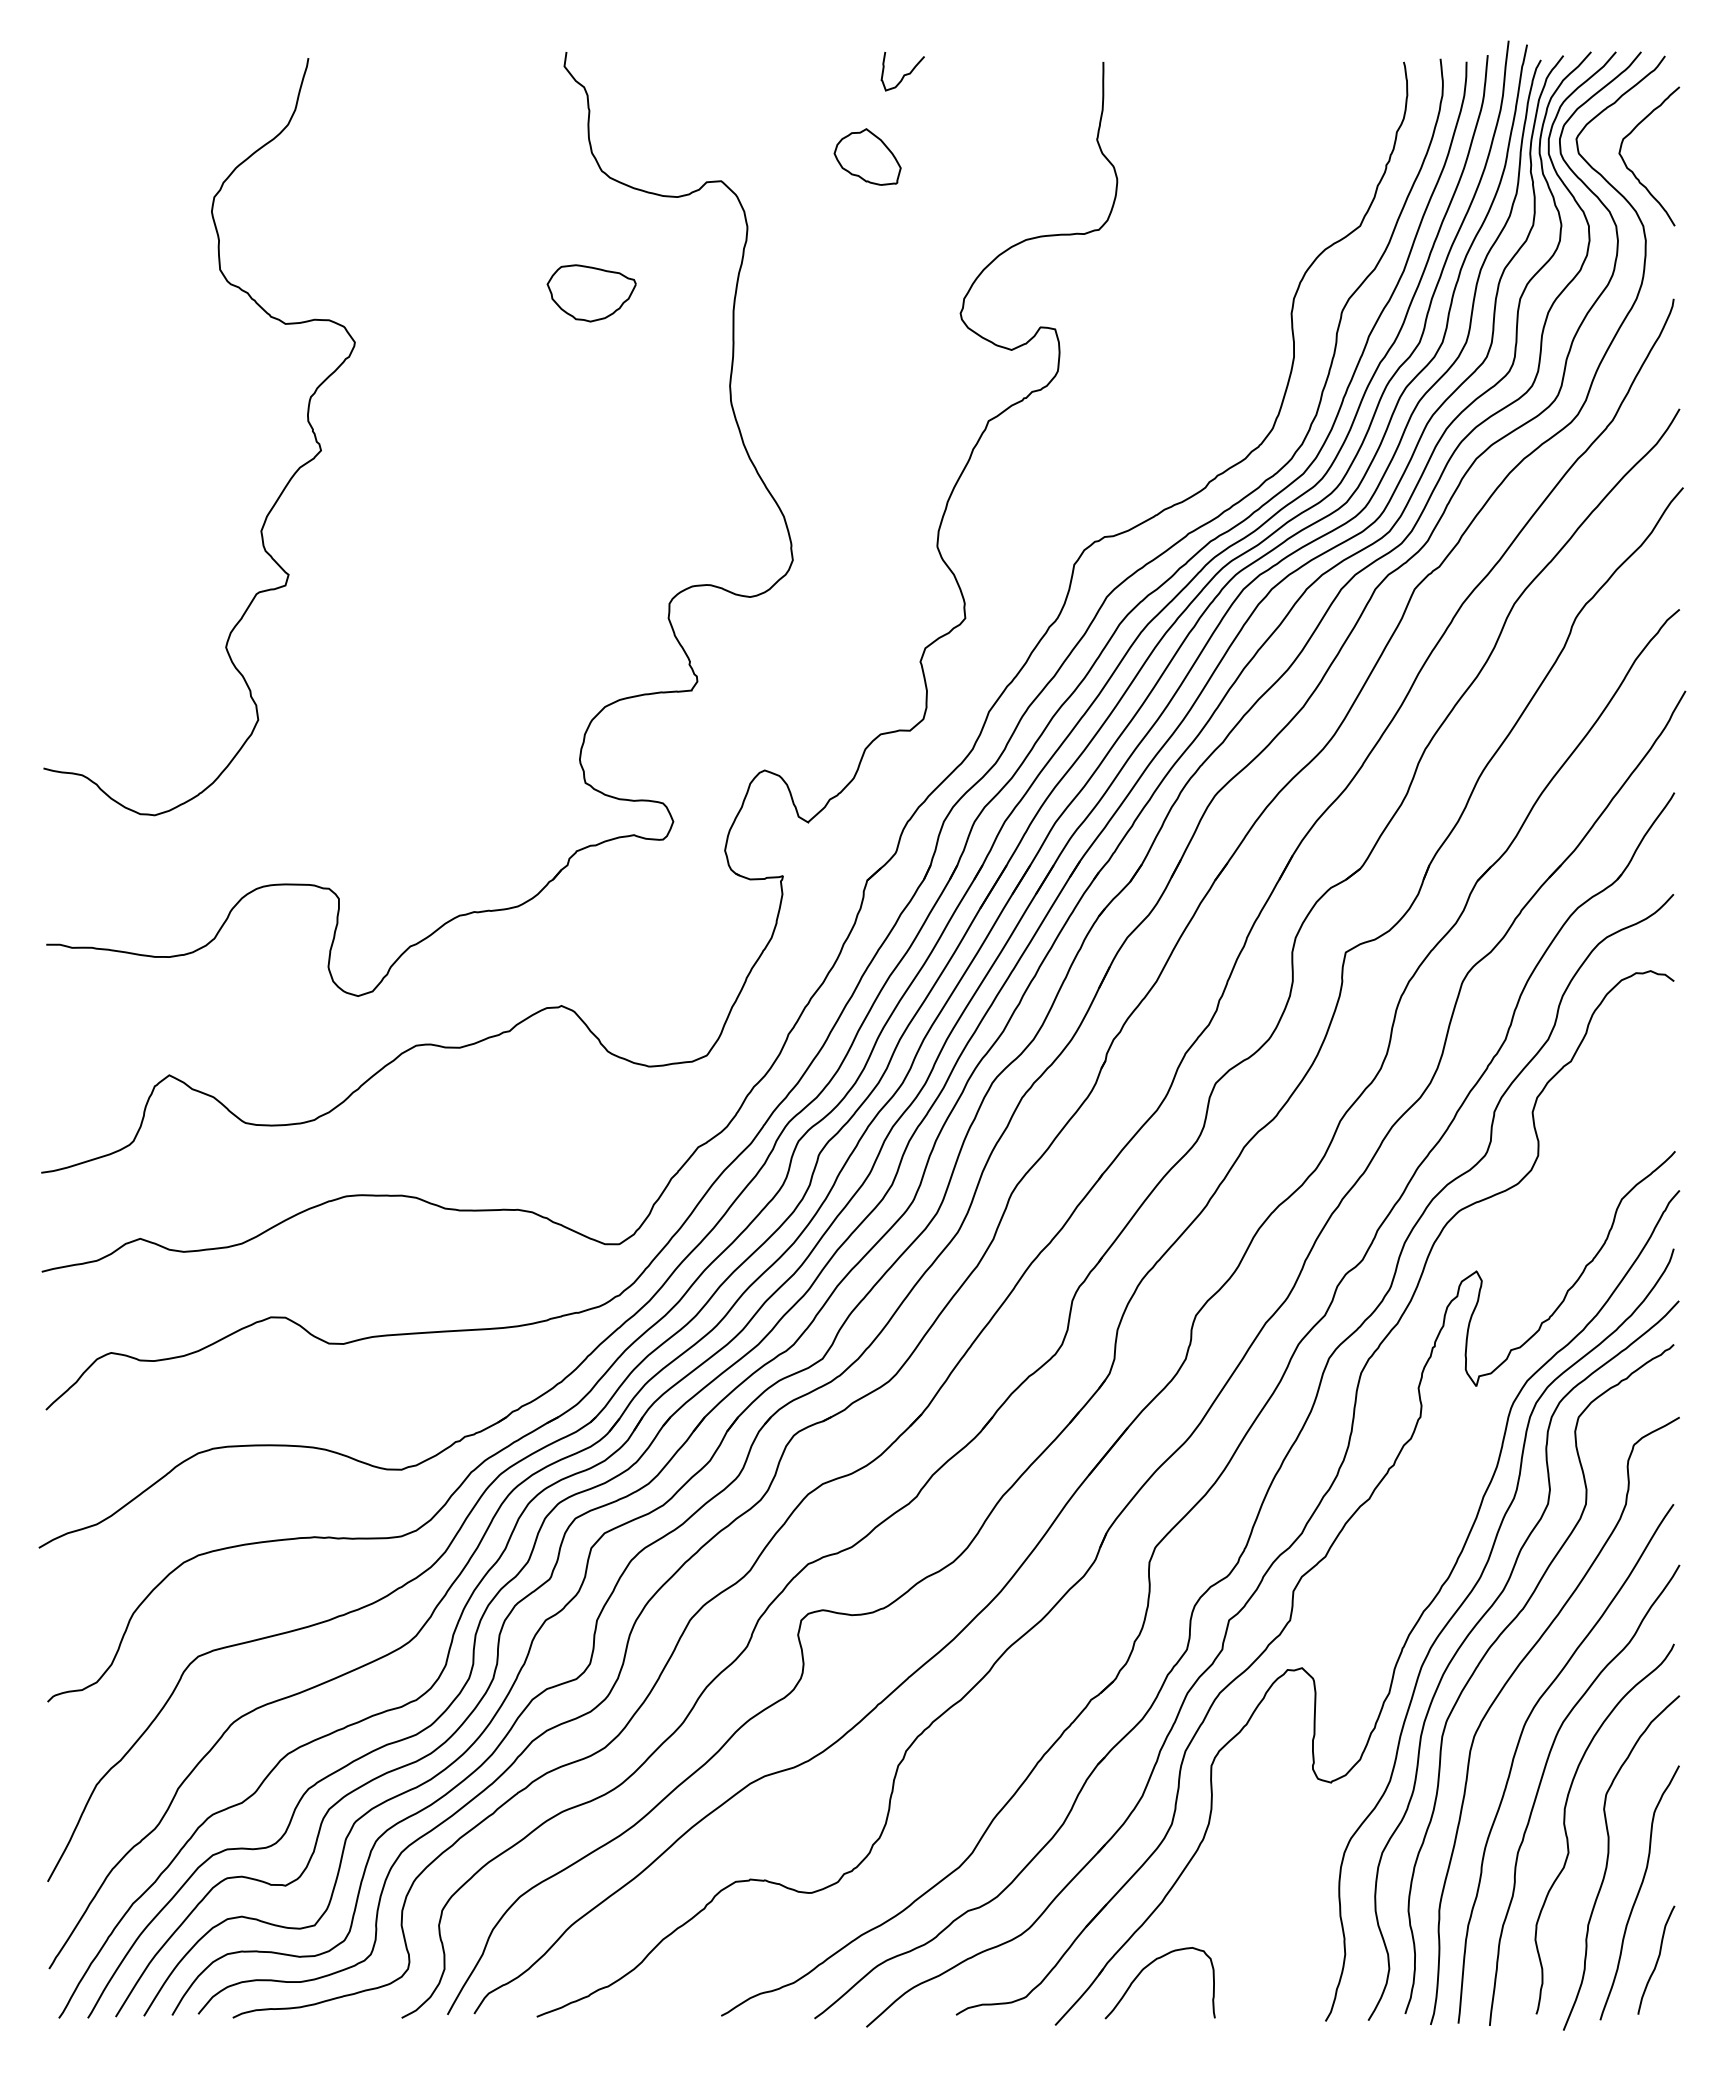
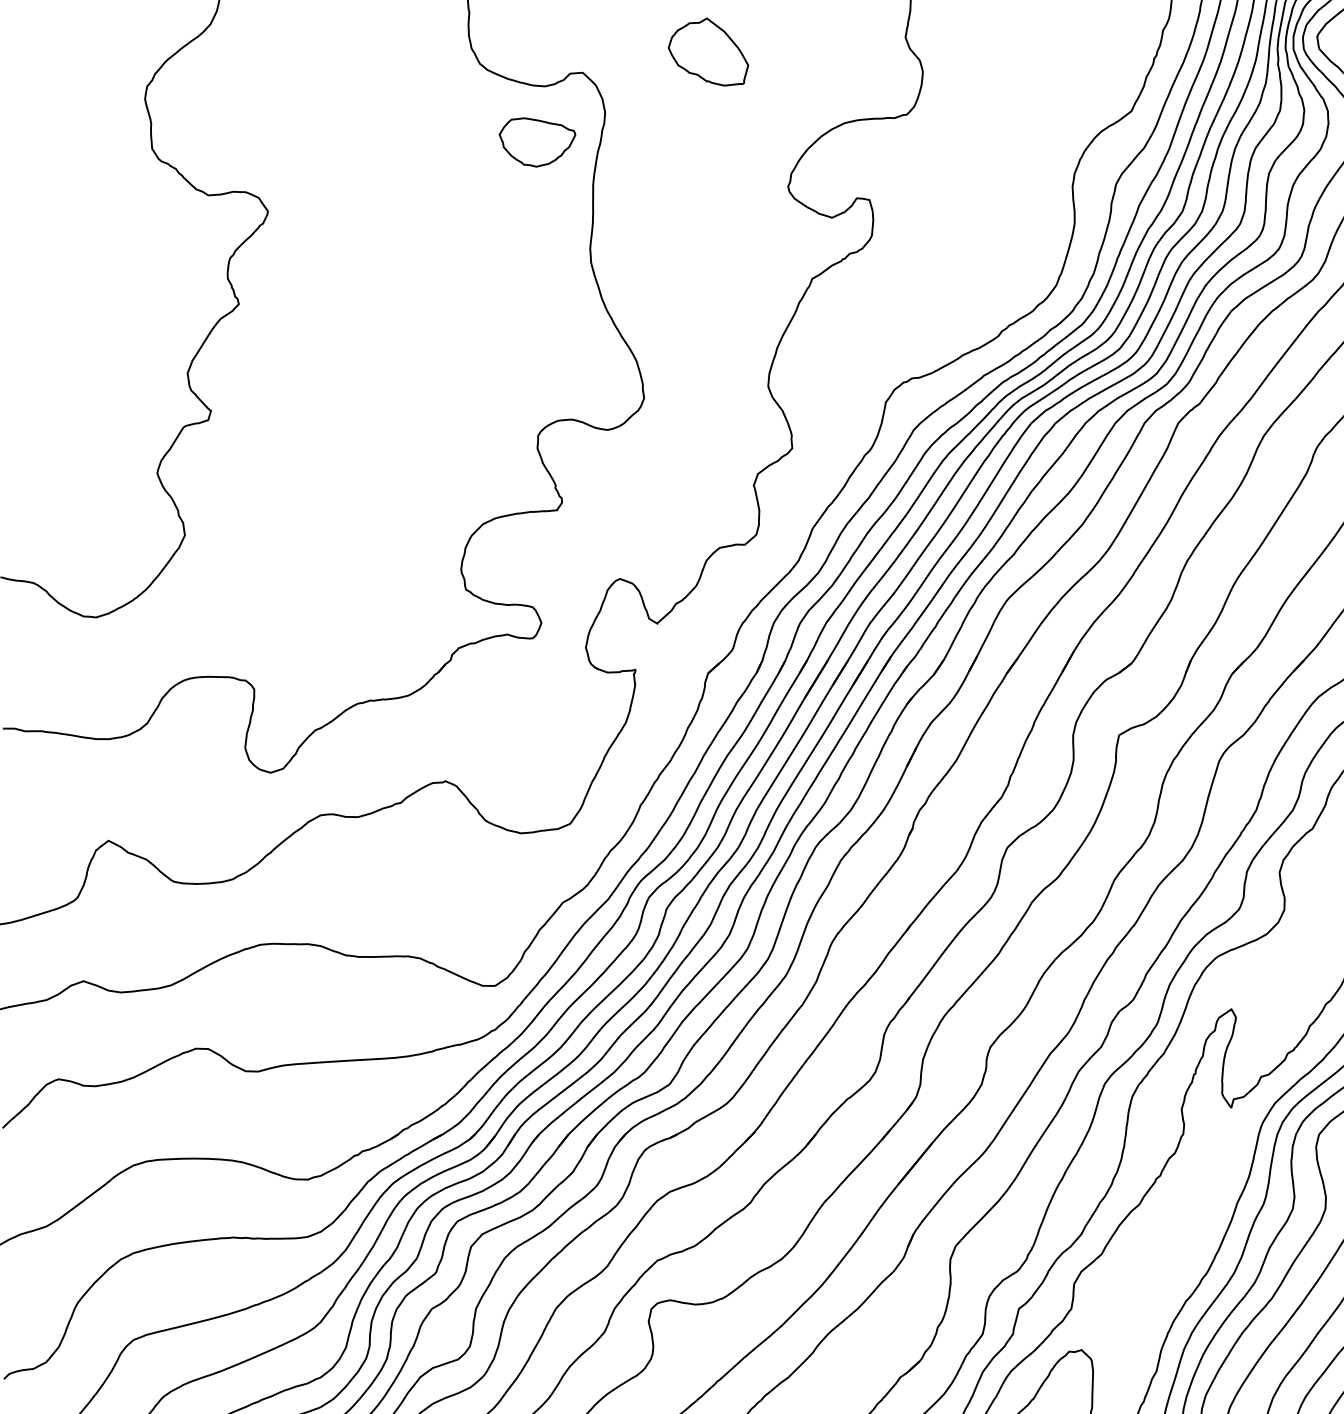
part: (867, 156) -> (708, 51), size x1.4
part: (591, 293) -> (537, 142), moved

